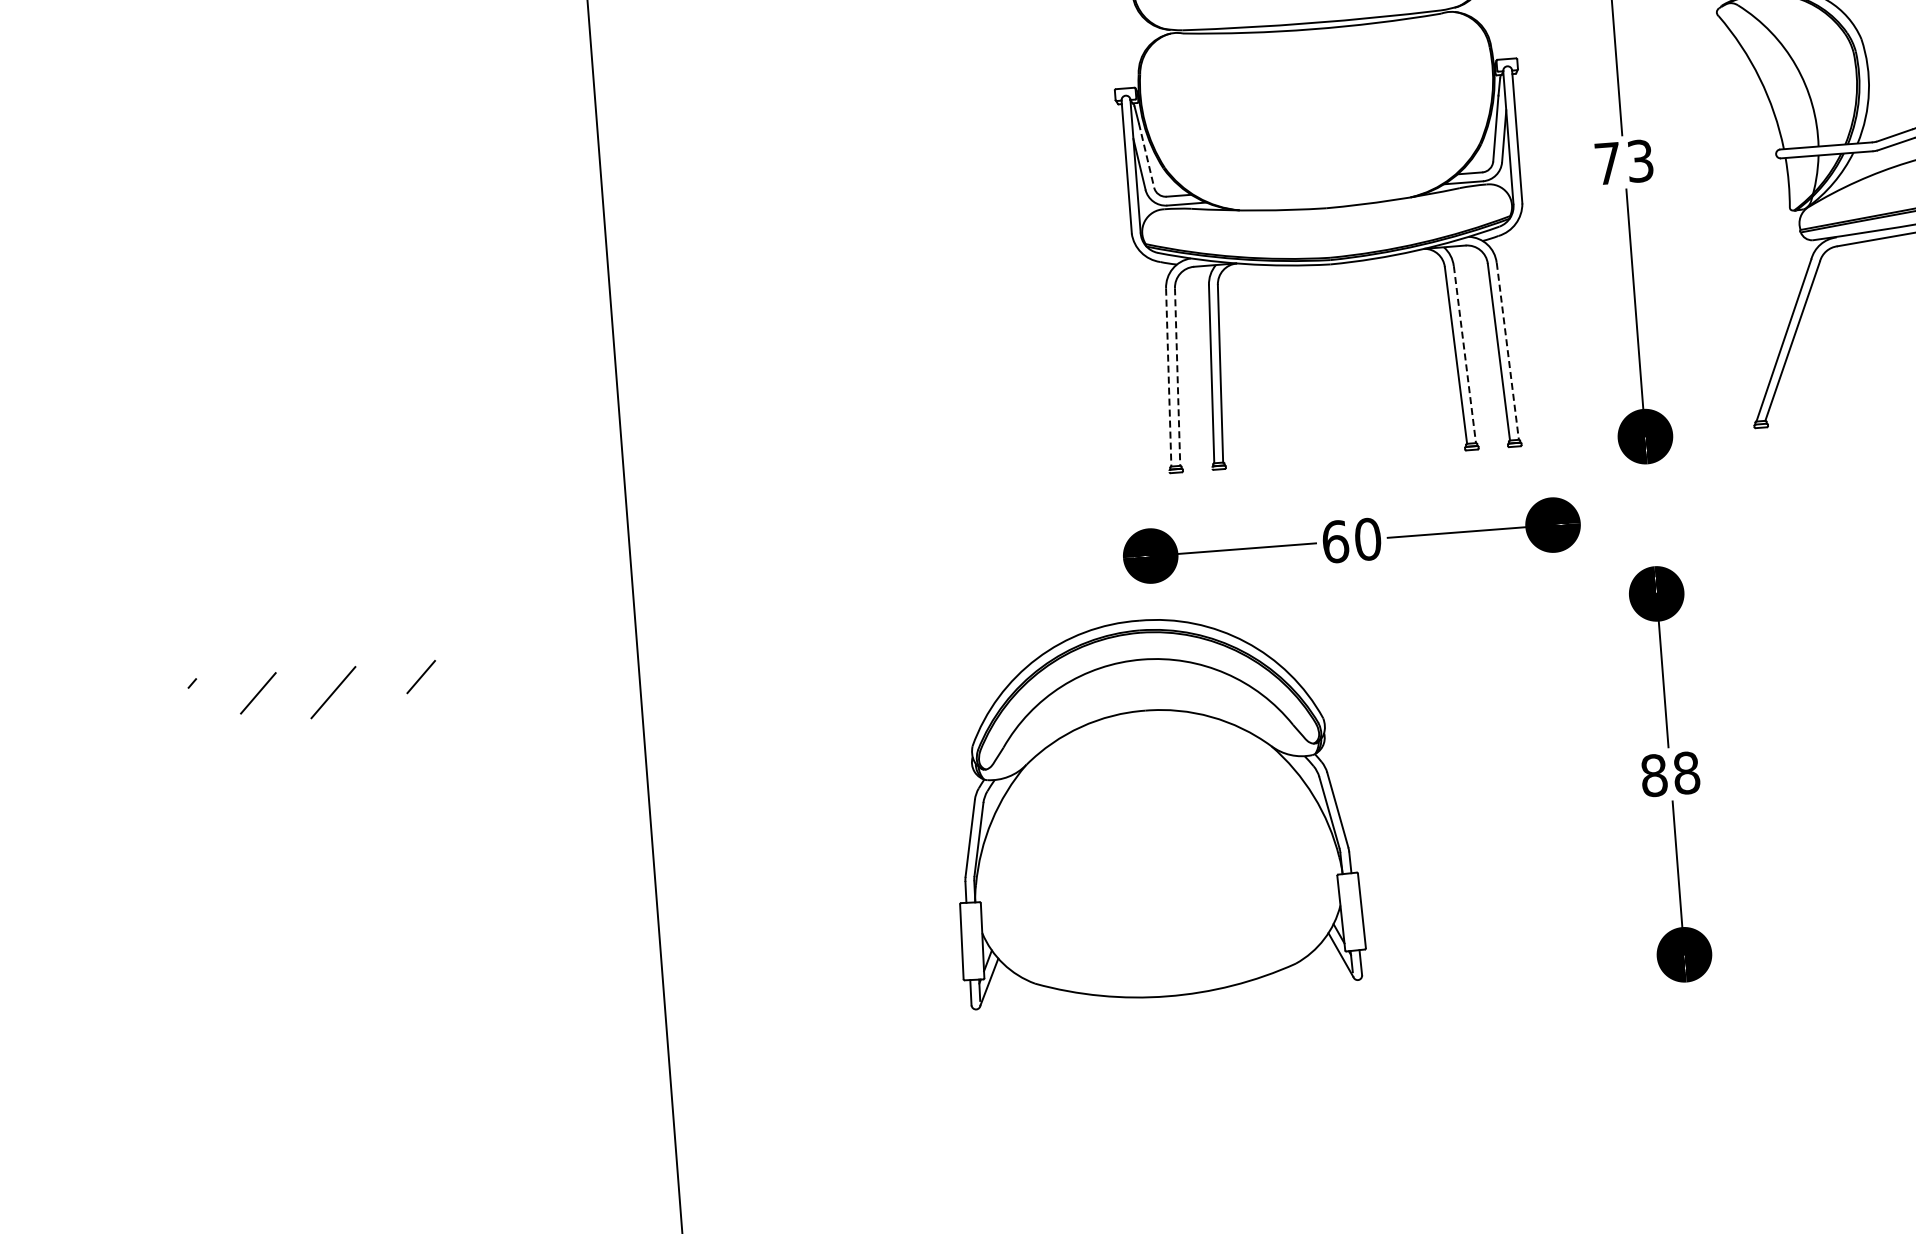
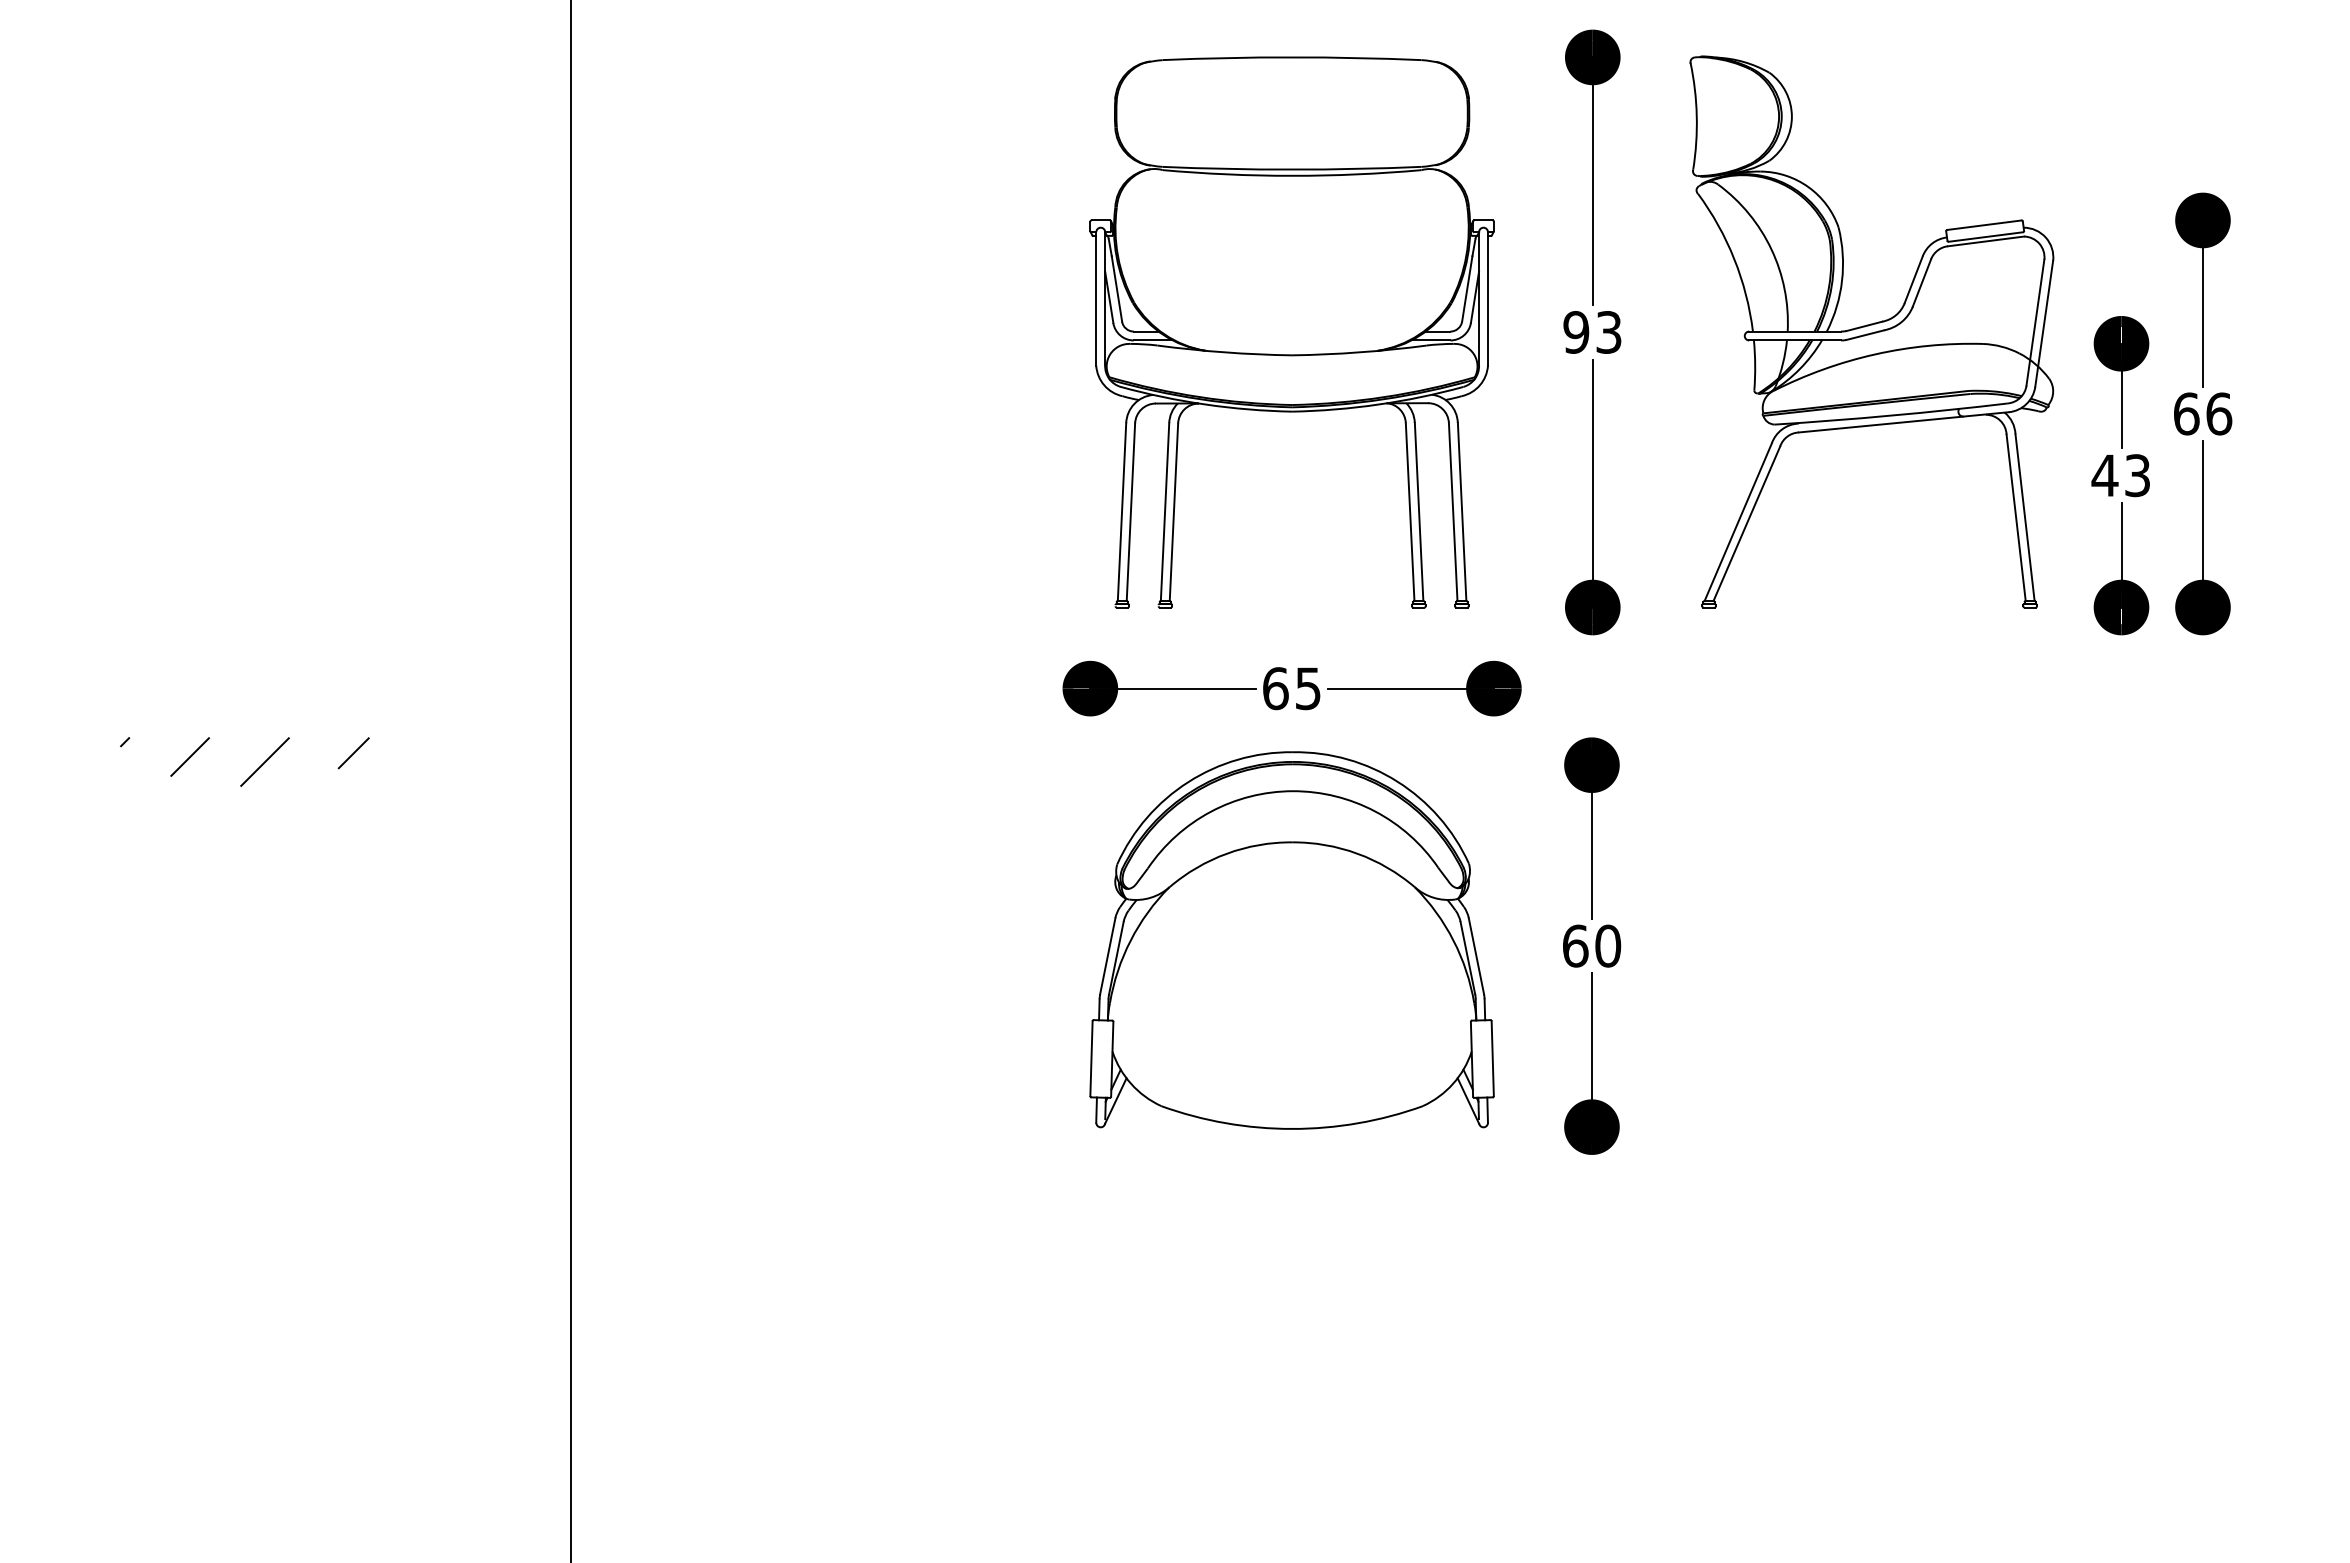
line: (1147, 156) -> (1117, 289), dashed -> solid
text: (1608, 163) -> (1576, 332), 73 -> 93
line: (1508, 351) -> (1462, 512), dashed -> solid
line: (1465, 355) -> (1419, 512), dashed -> solid
line: (1169, 377) -> (1122, 512), dashed -> solid
line: (1177, 377) -> (1130, 512), dashed -> solid
text: (1368, 539) -> (1308, 688), 60 -> 65
text: (1670, 773) -> (1591, 945), 88 -> 60
part: (1152, 808) -> (1291, 940), moved

